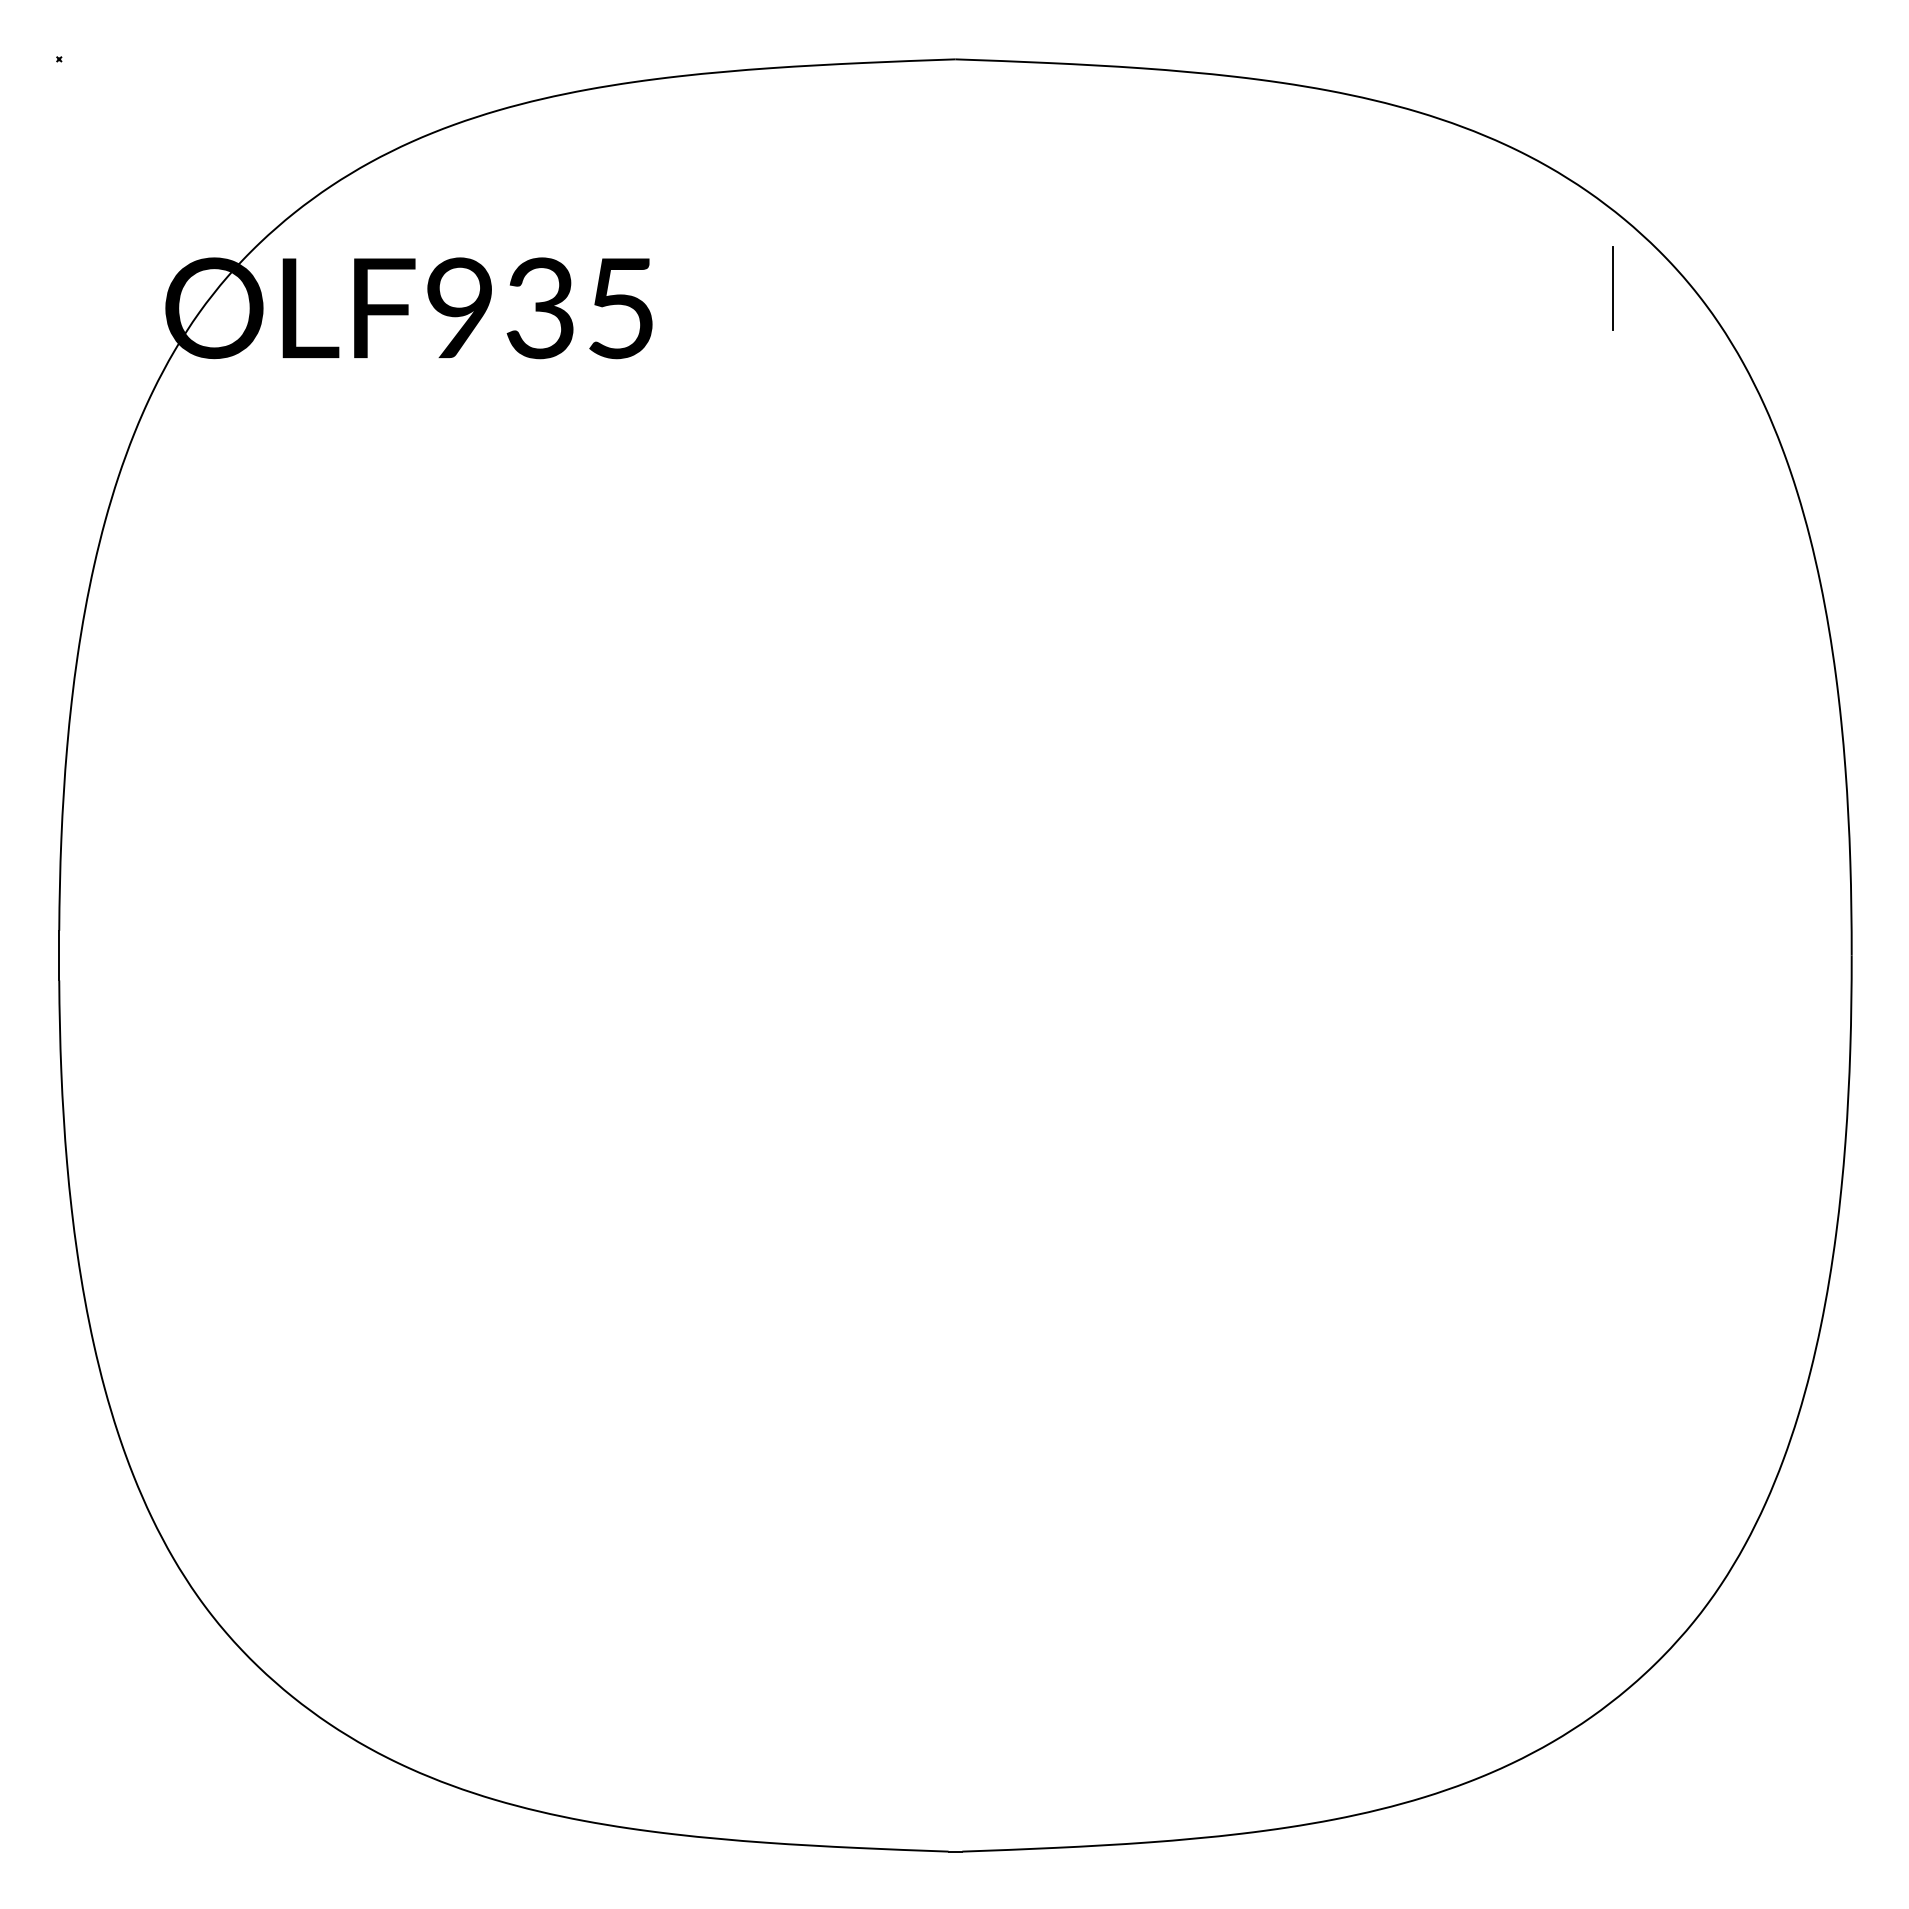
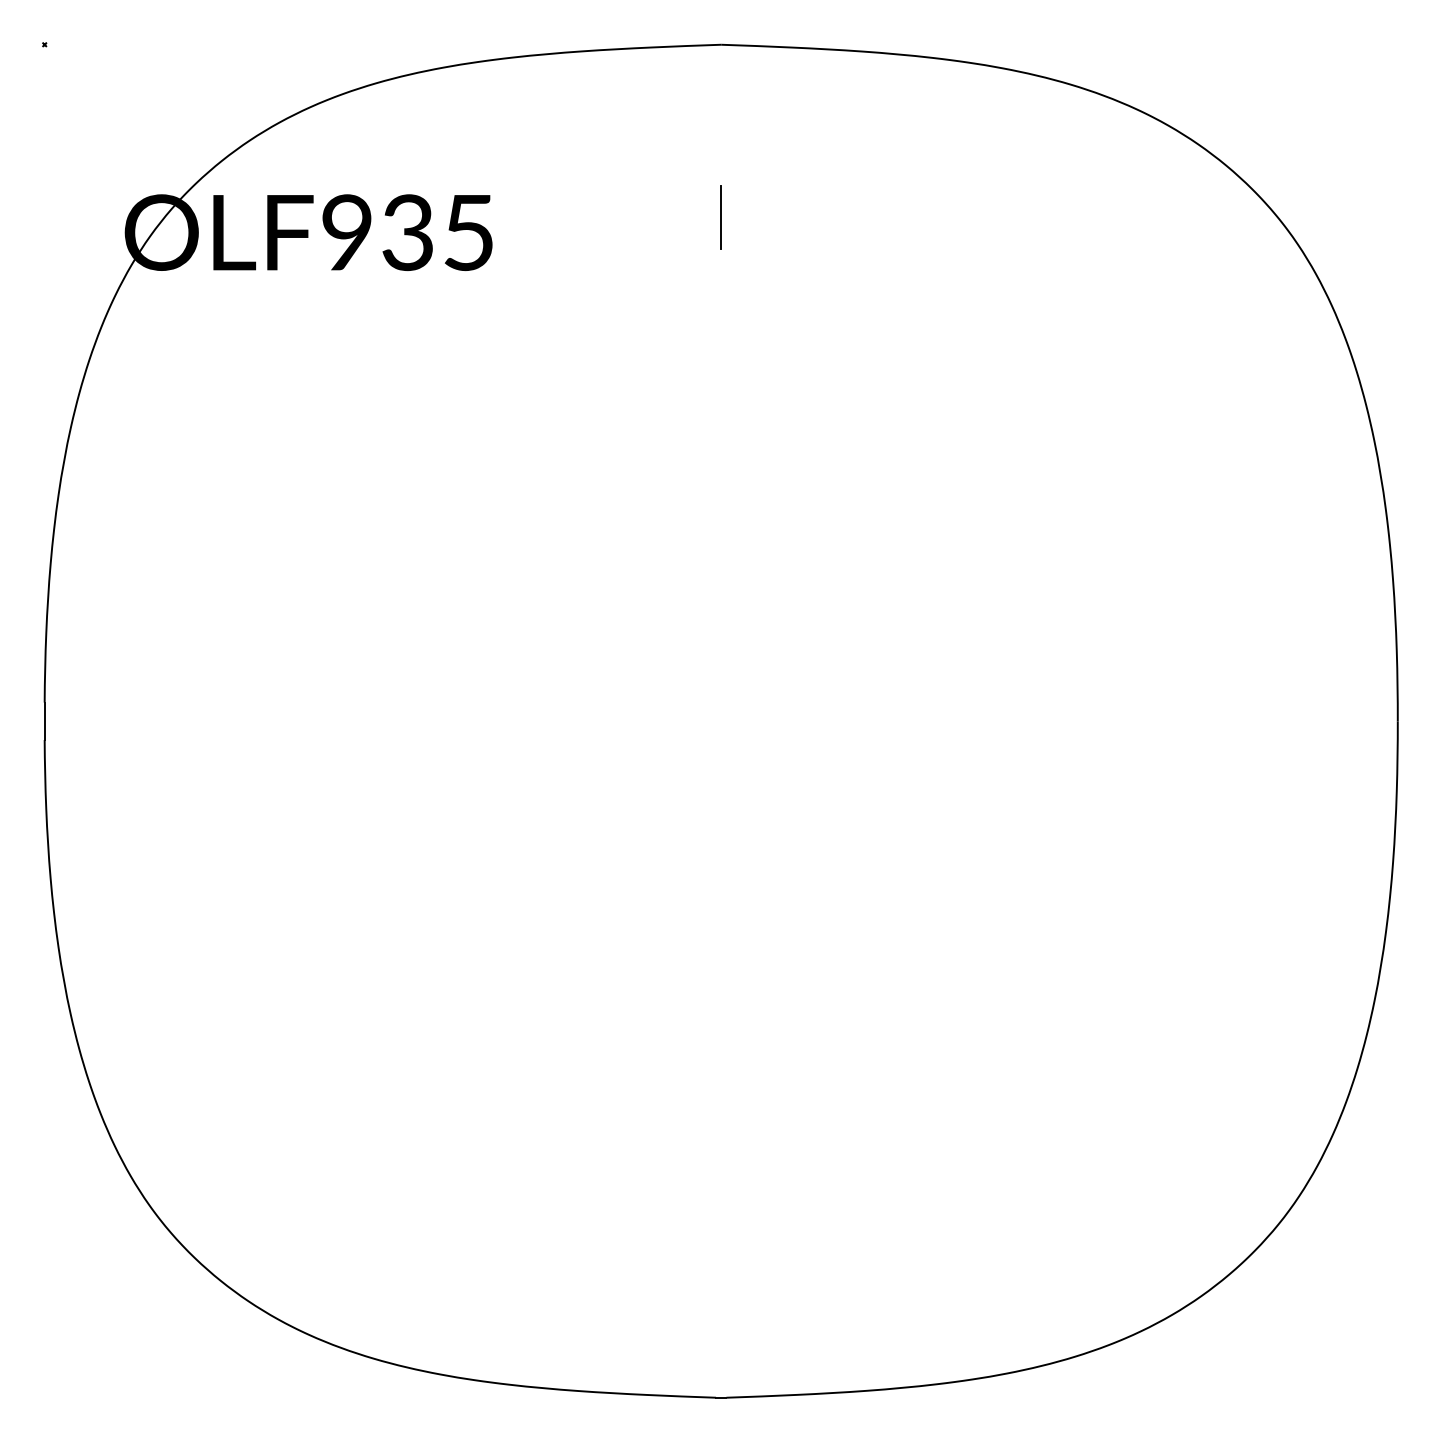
line: (1612, 288) -> (721, 217), moved

